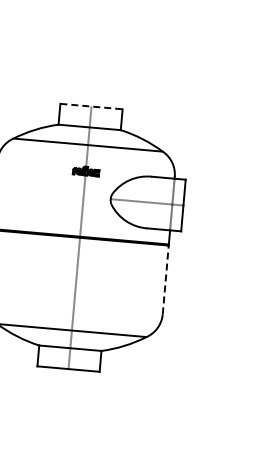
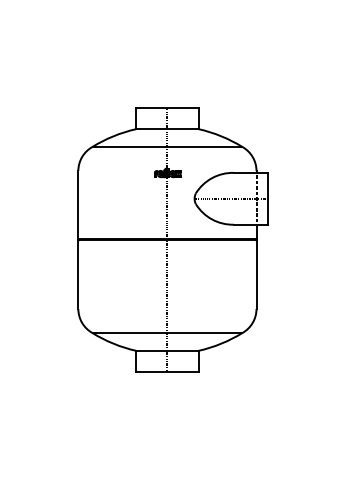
line: (91, 106) -> (167, 108), dashed -> solid
line: (165, 279) -> (256, 274), dashed -> solid

